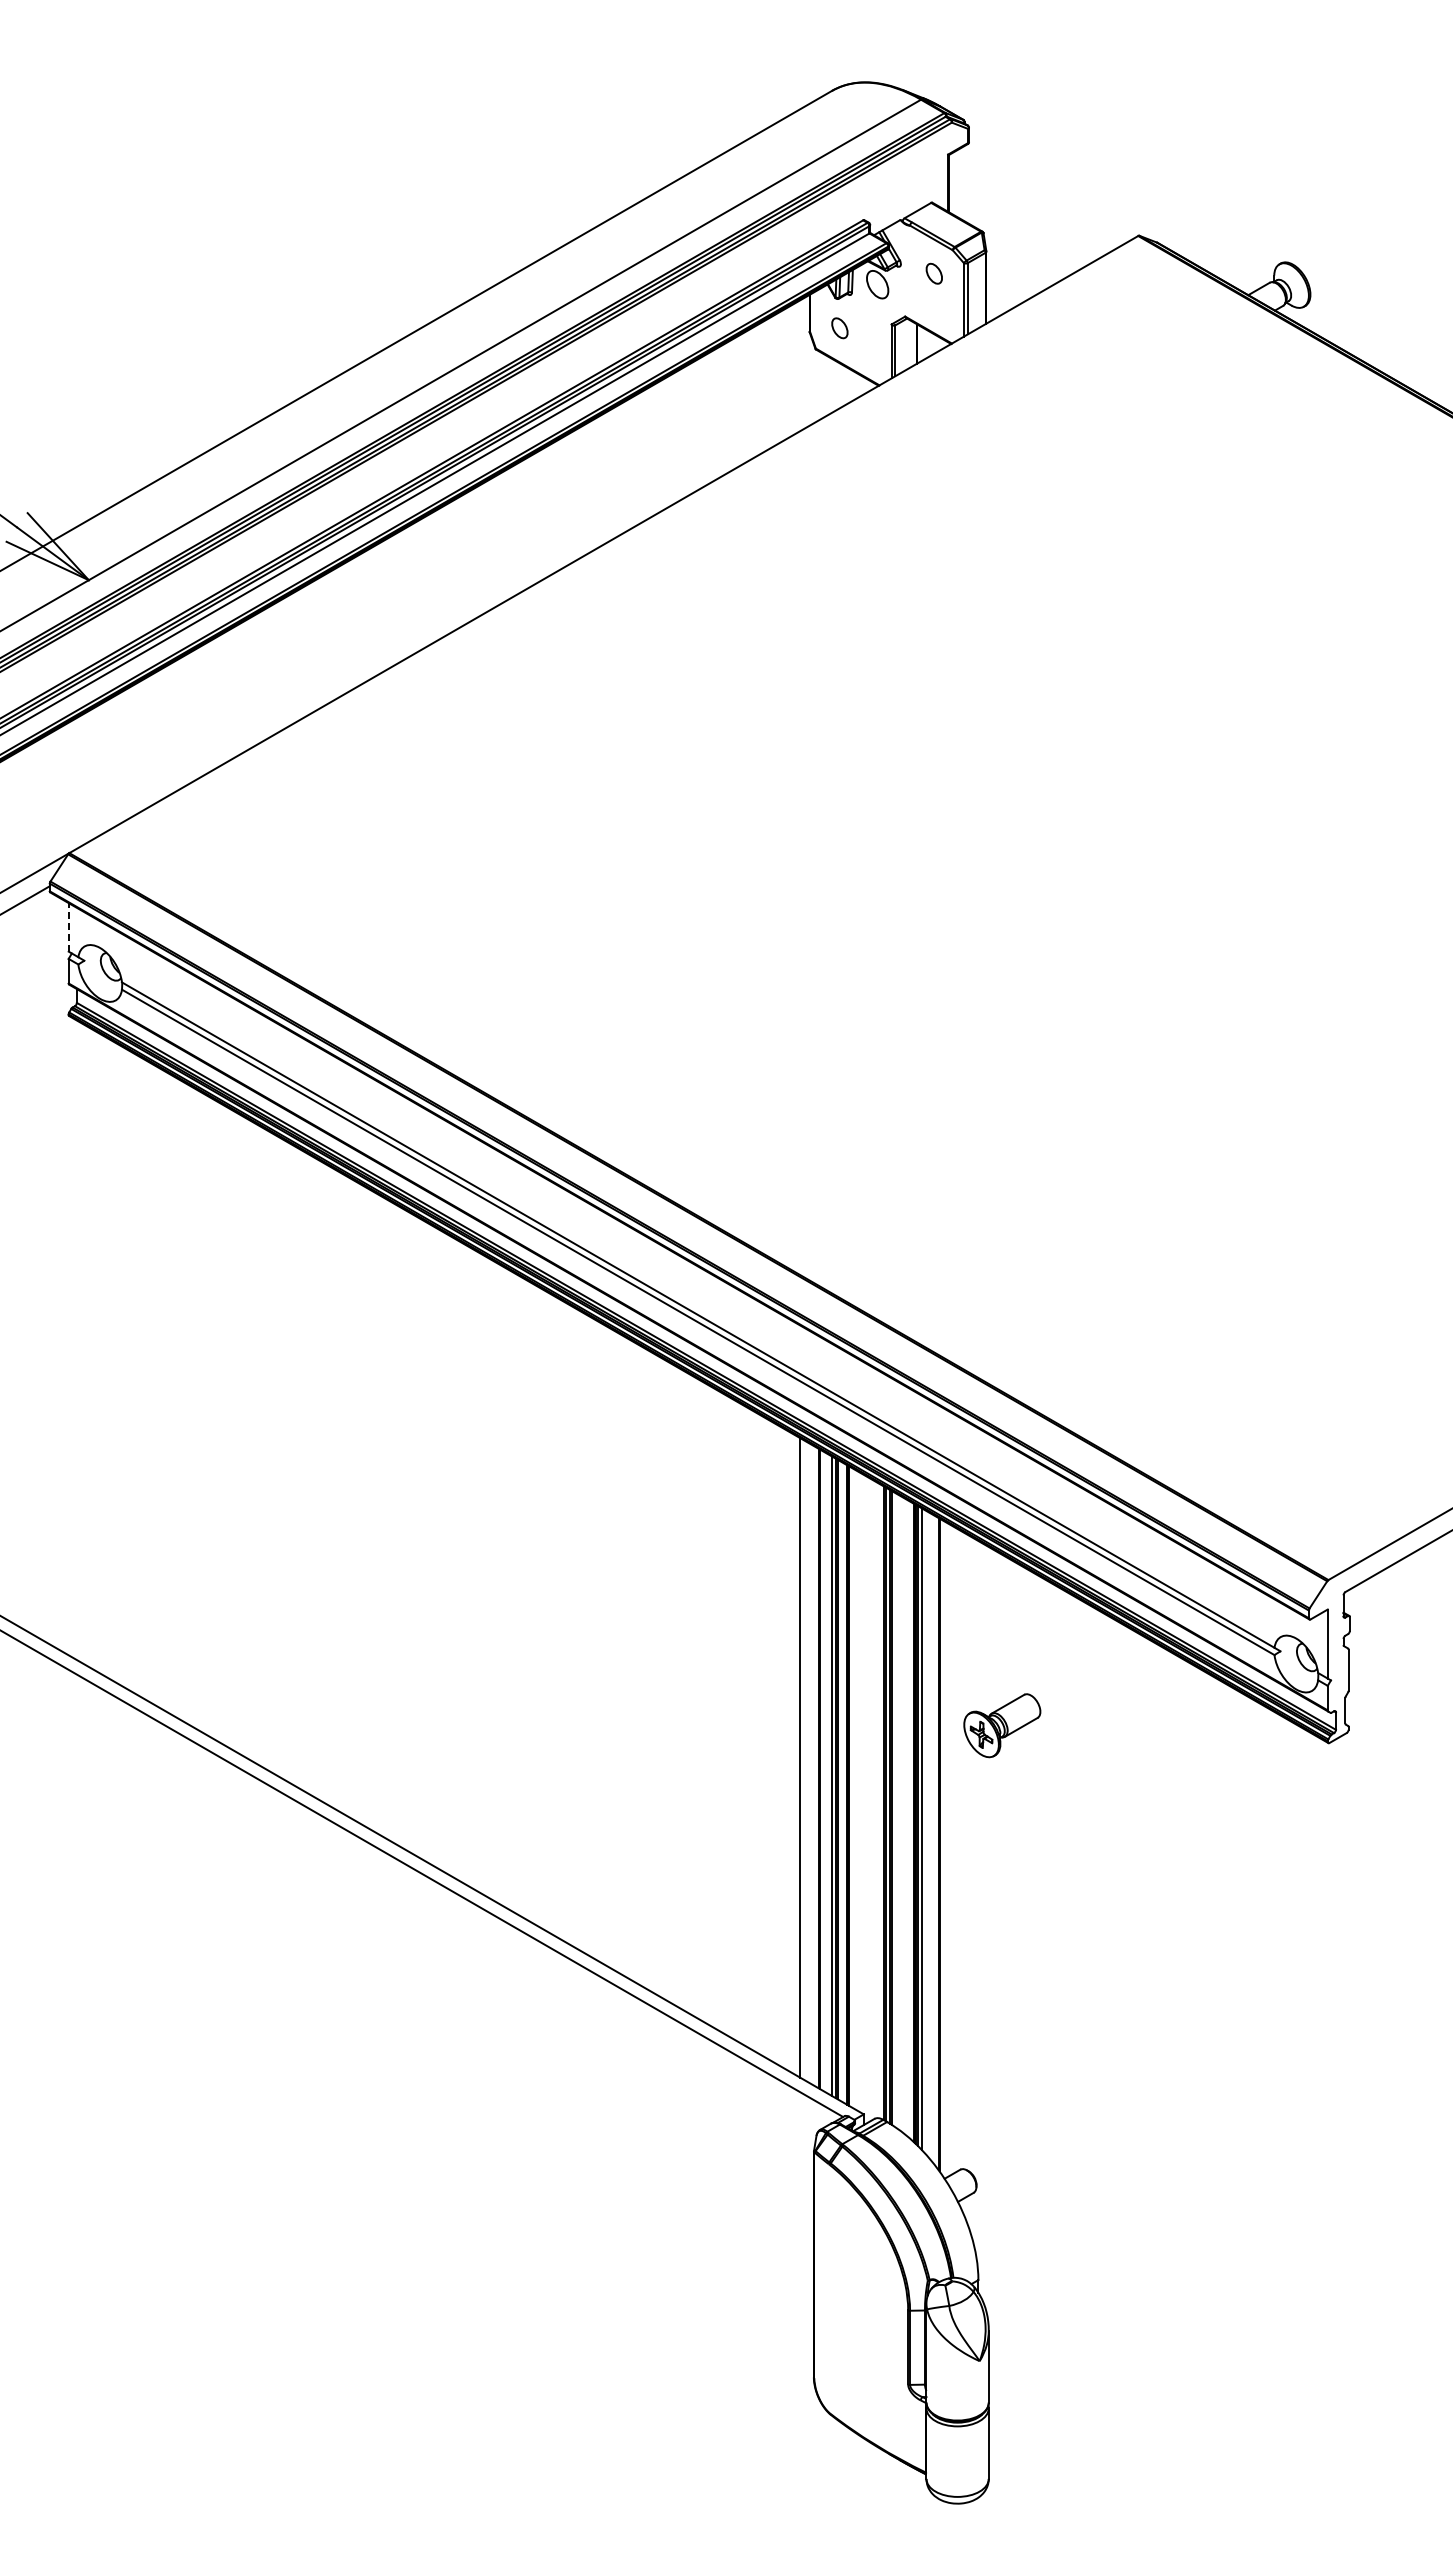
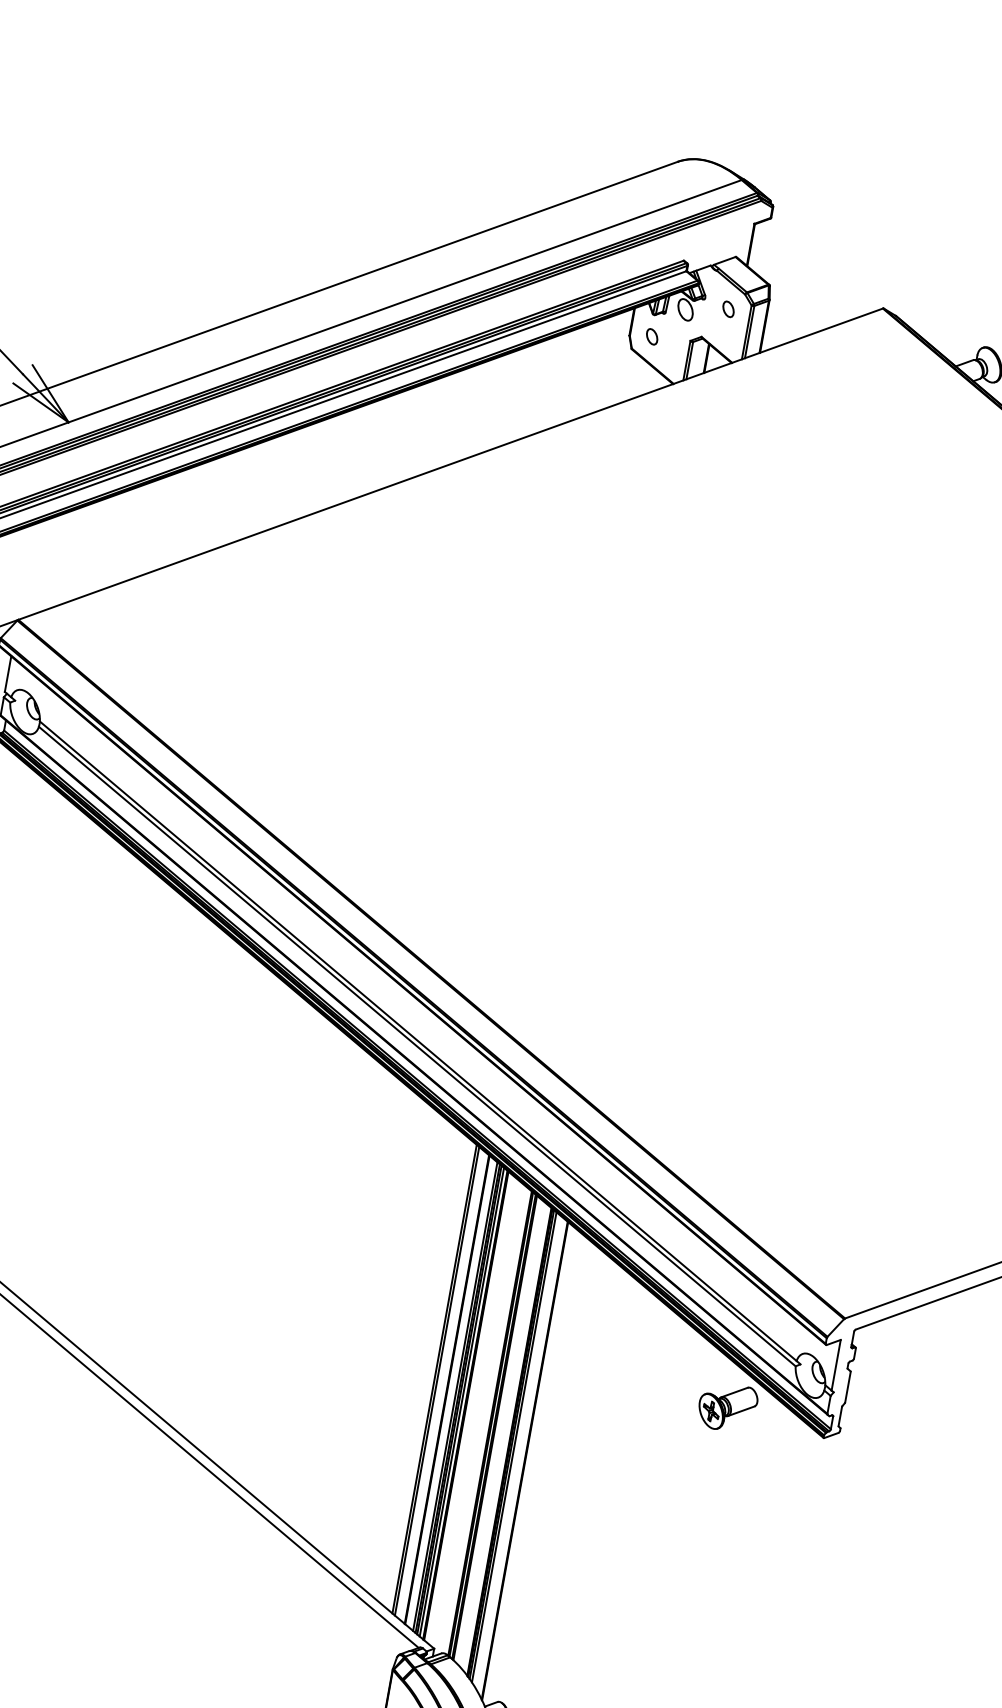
line: (68, 926) -> (8, 673), dashed -> solid
part: (1002, 1725) -> (727, 1407), moved
line: (804, 1759) -> (437, 1380), added
line: (841, 1781) -> (461, 1401), added

